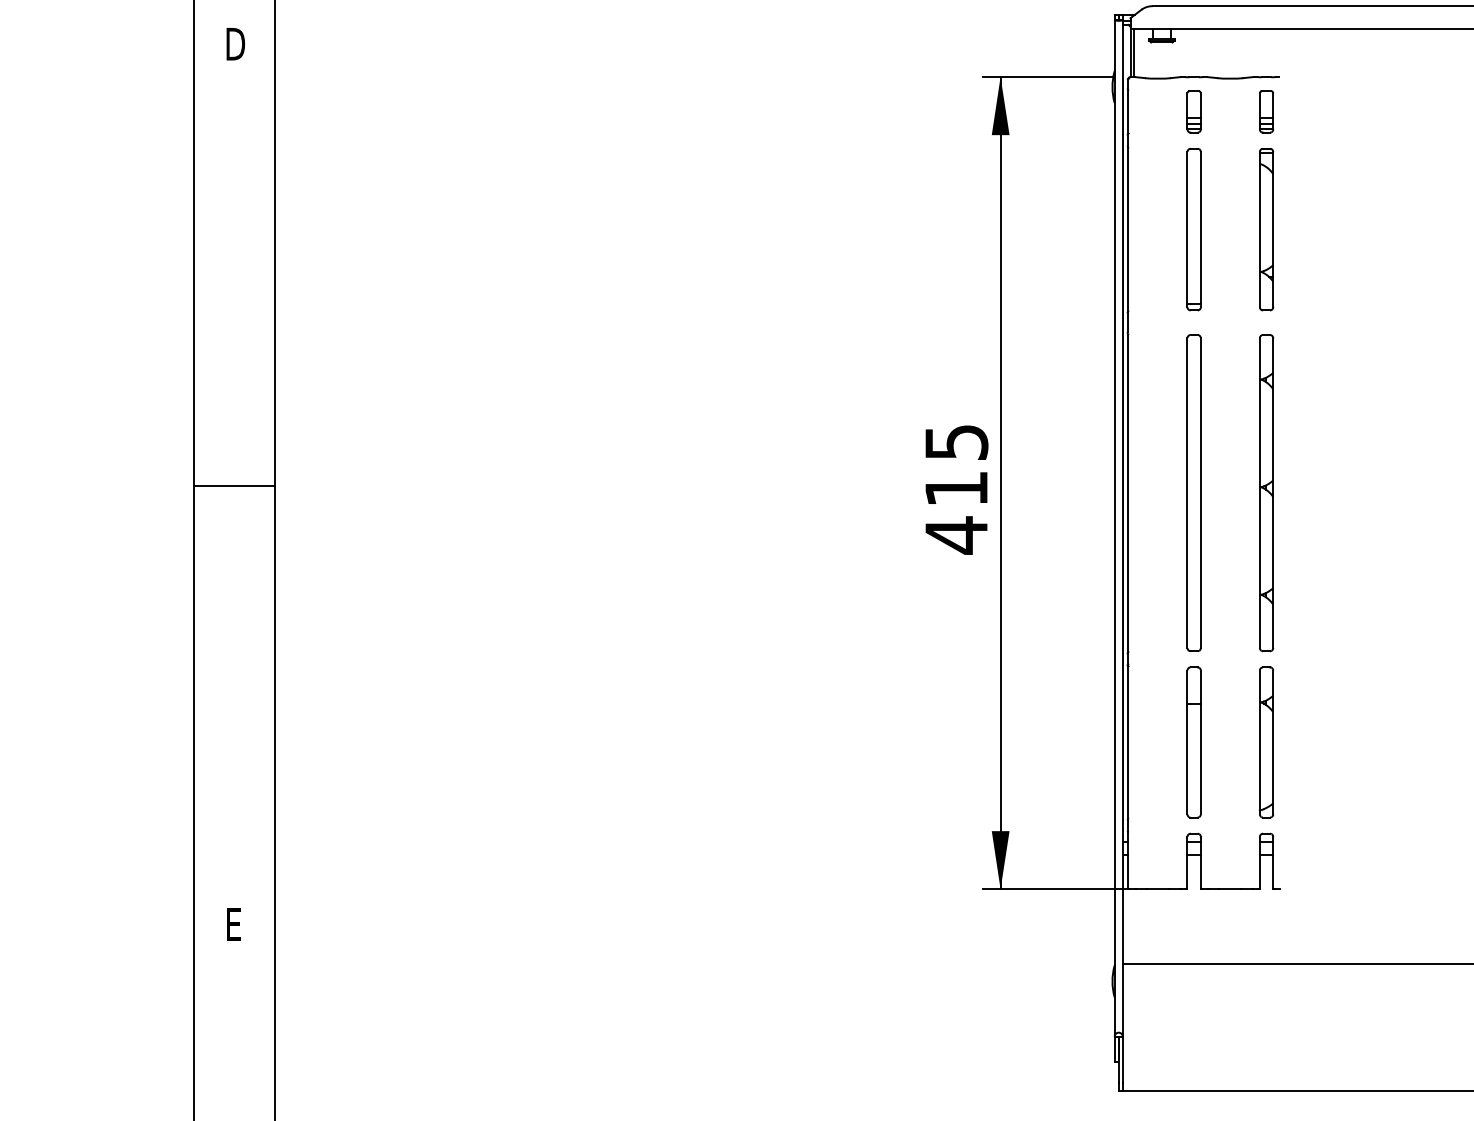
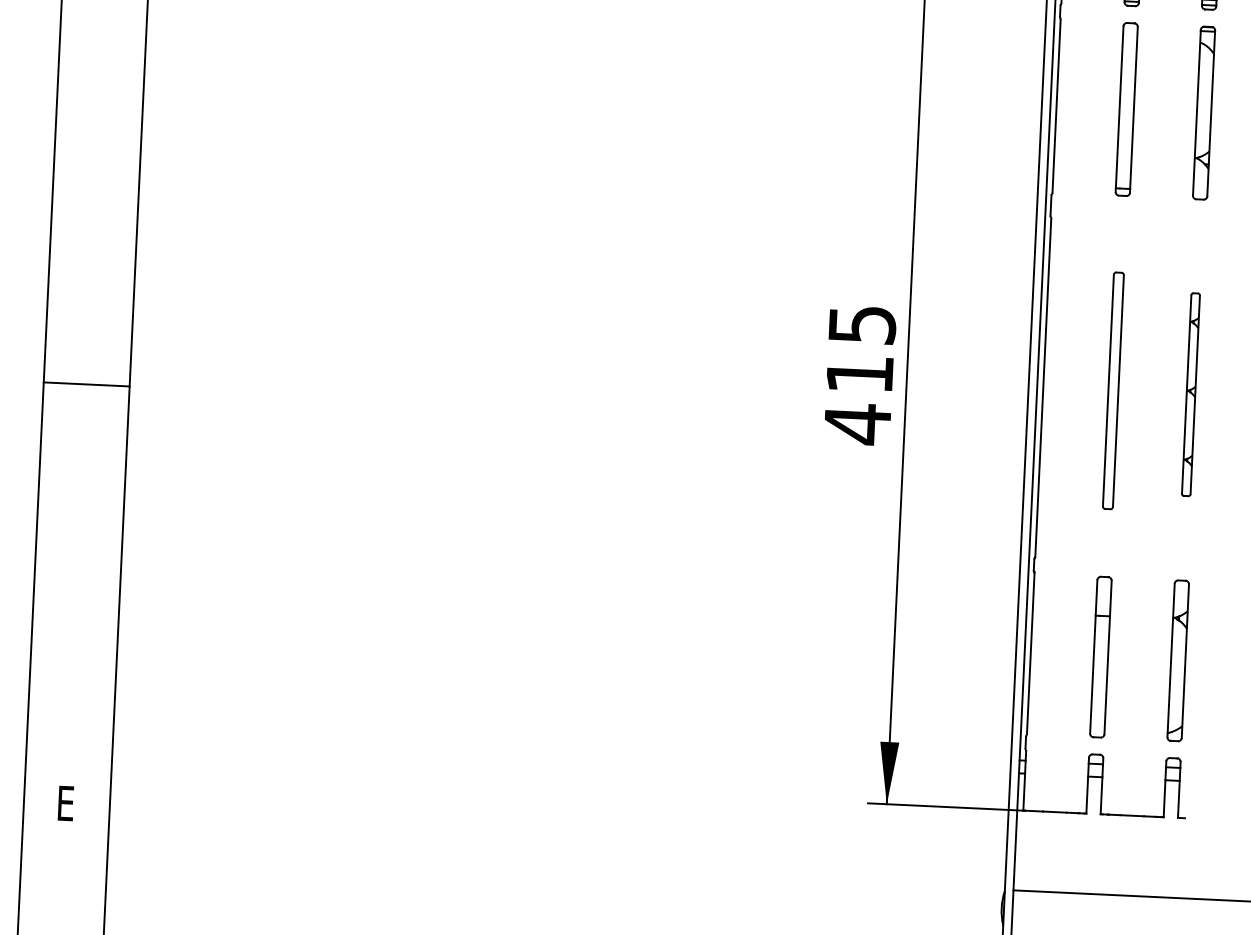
line: (234, 486) -> (86, 384), moved
part: (1193, 492) -> (1112, 390), size x0.7
part: (1266, 493) -> (1190, 394), size x0.6

